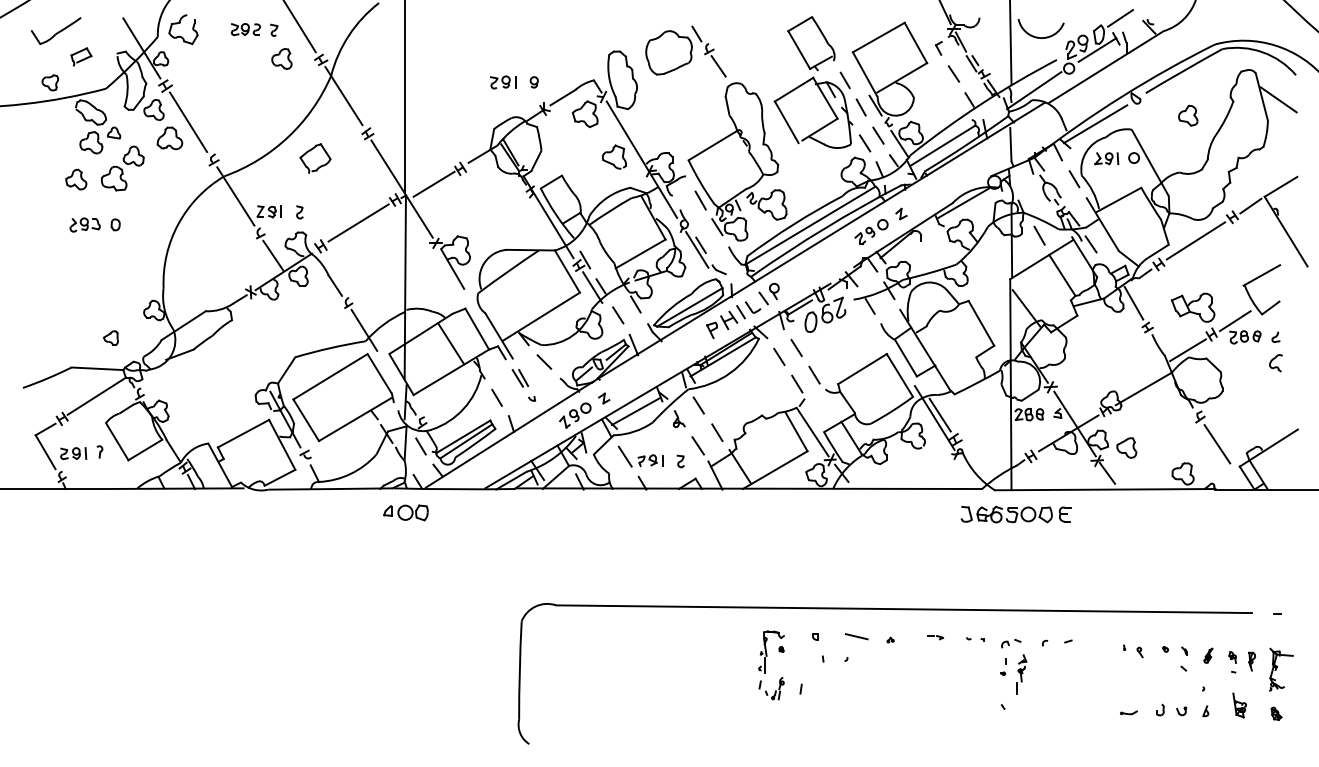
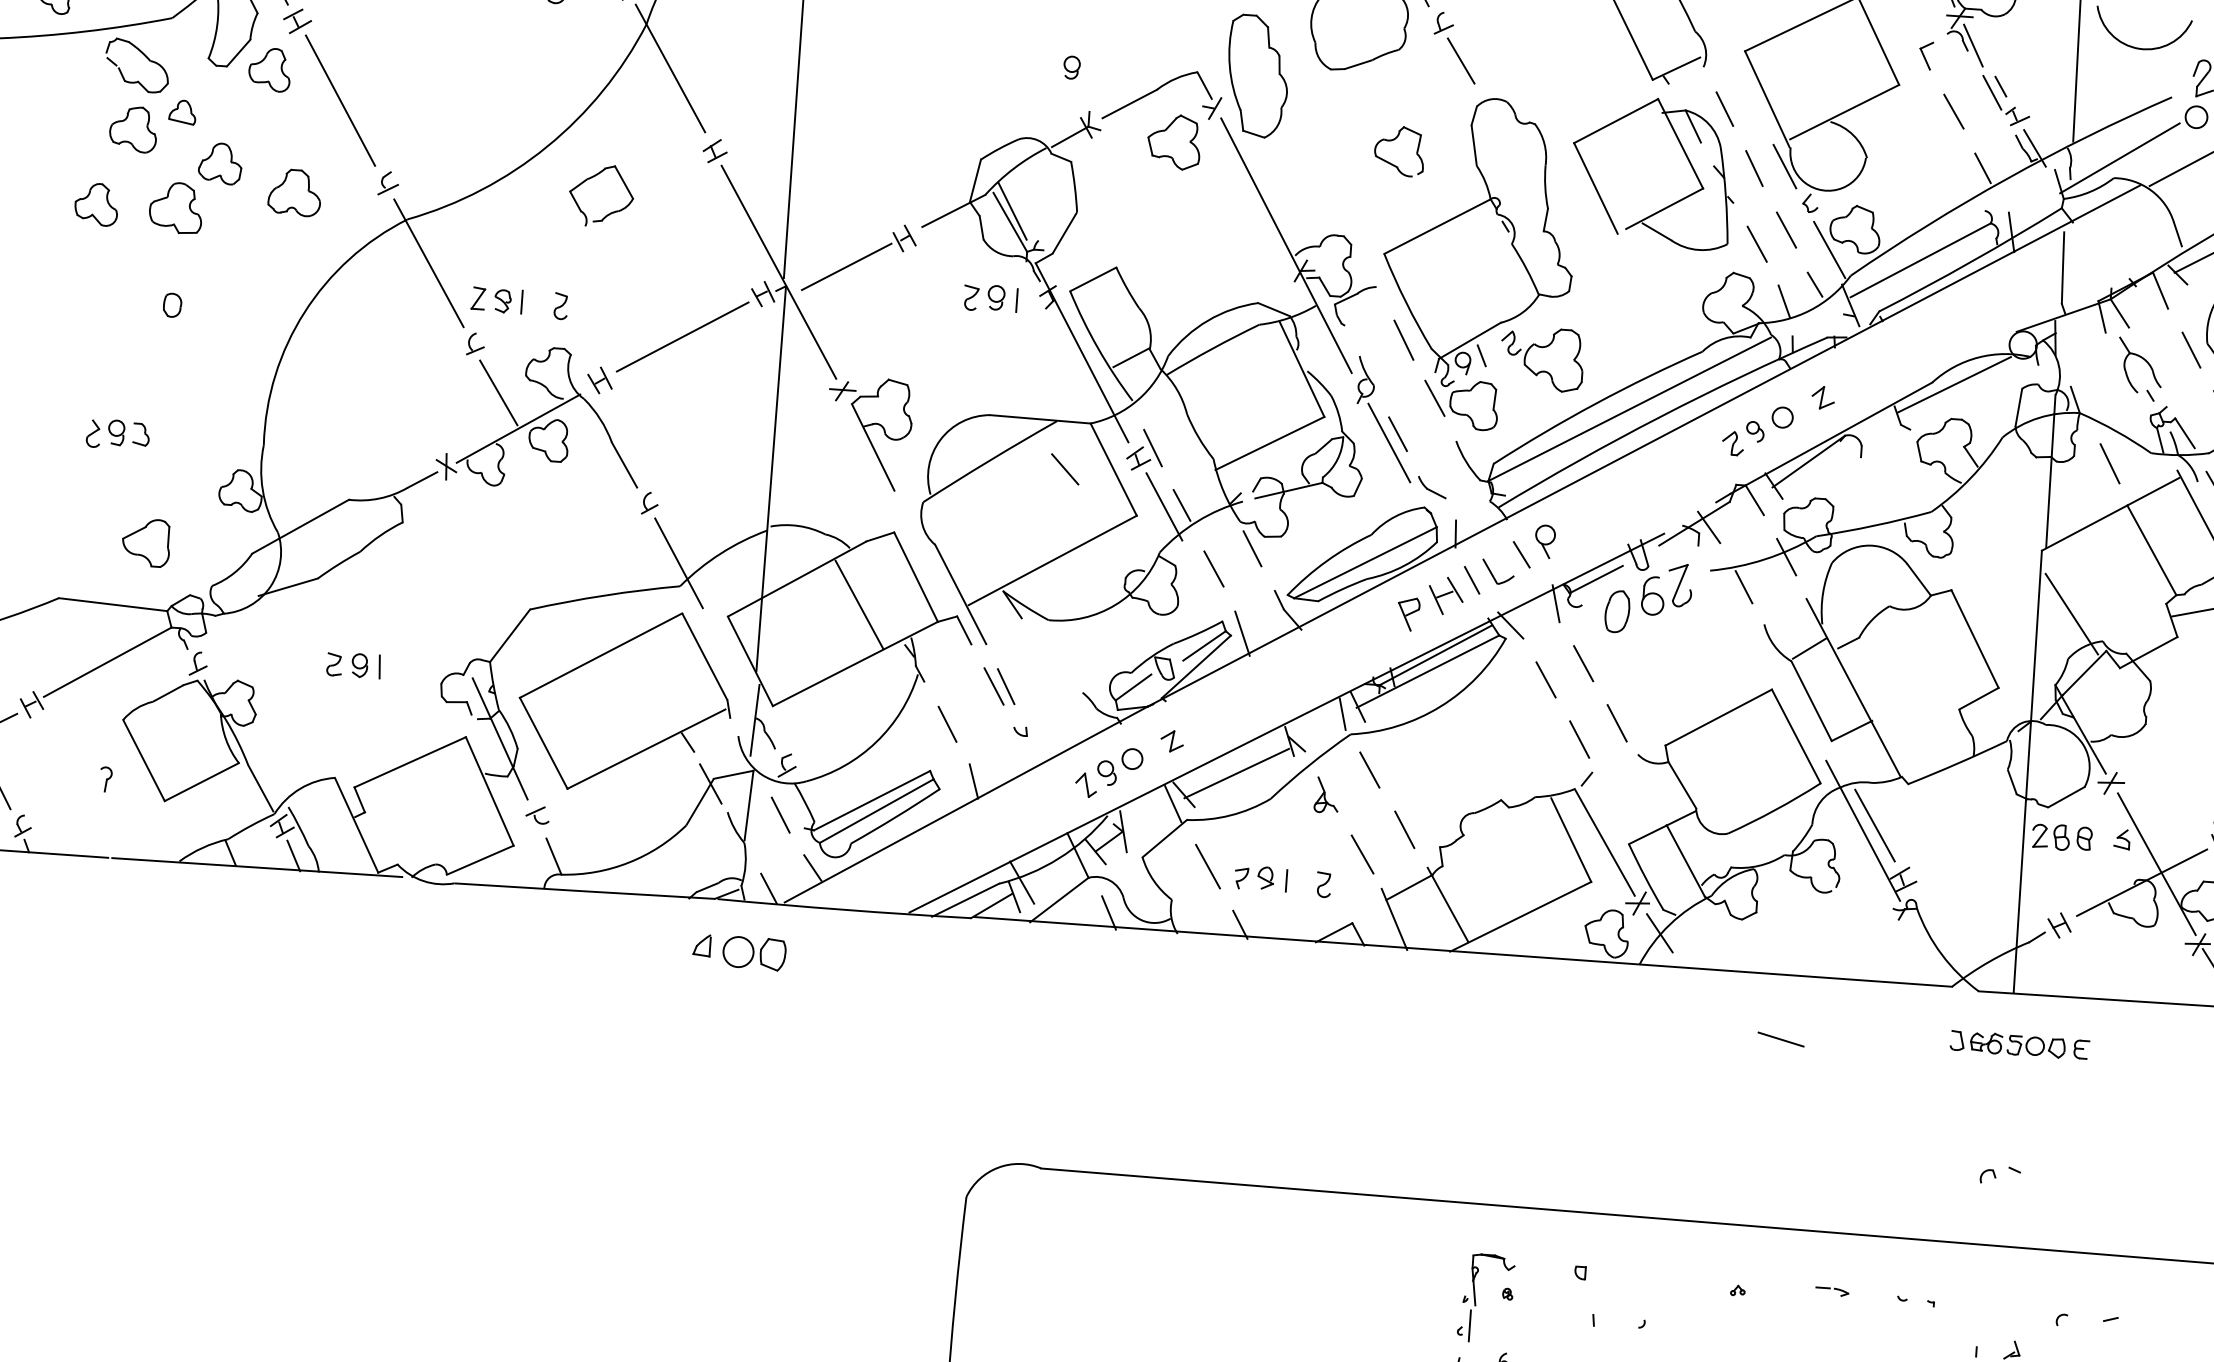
part: (503, 82) -> (990, 298), moved
part: (169, 138) -> (293, 192), moved
part: (613, 156) -> (1397, 149), moved
part: (84, 224) -> (116, 433), moved
part: (110, 337) -> (145, 540), size x1.6
line: (544, 361) -> (1065, 468), moved
part: (73, 453) -> (353, 665), moved
part: (1015, 514) -> (2018, 1045), size x0.6
line: (856, 636) -> (1780, 1039), moved
part: (1011, 643) -> (2000, 1174), moved

